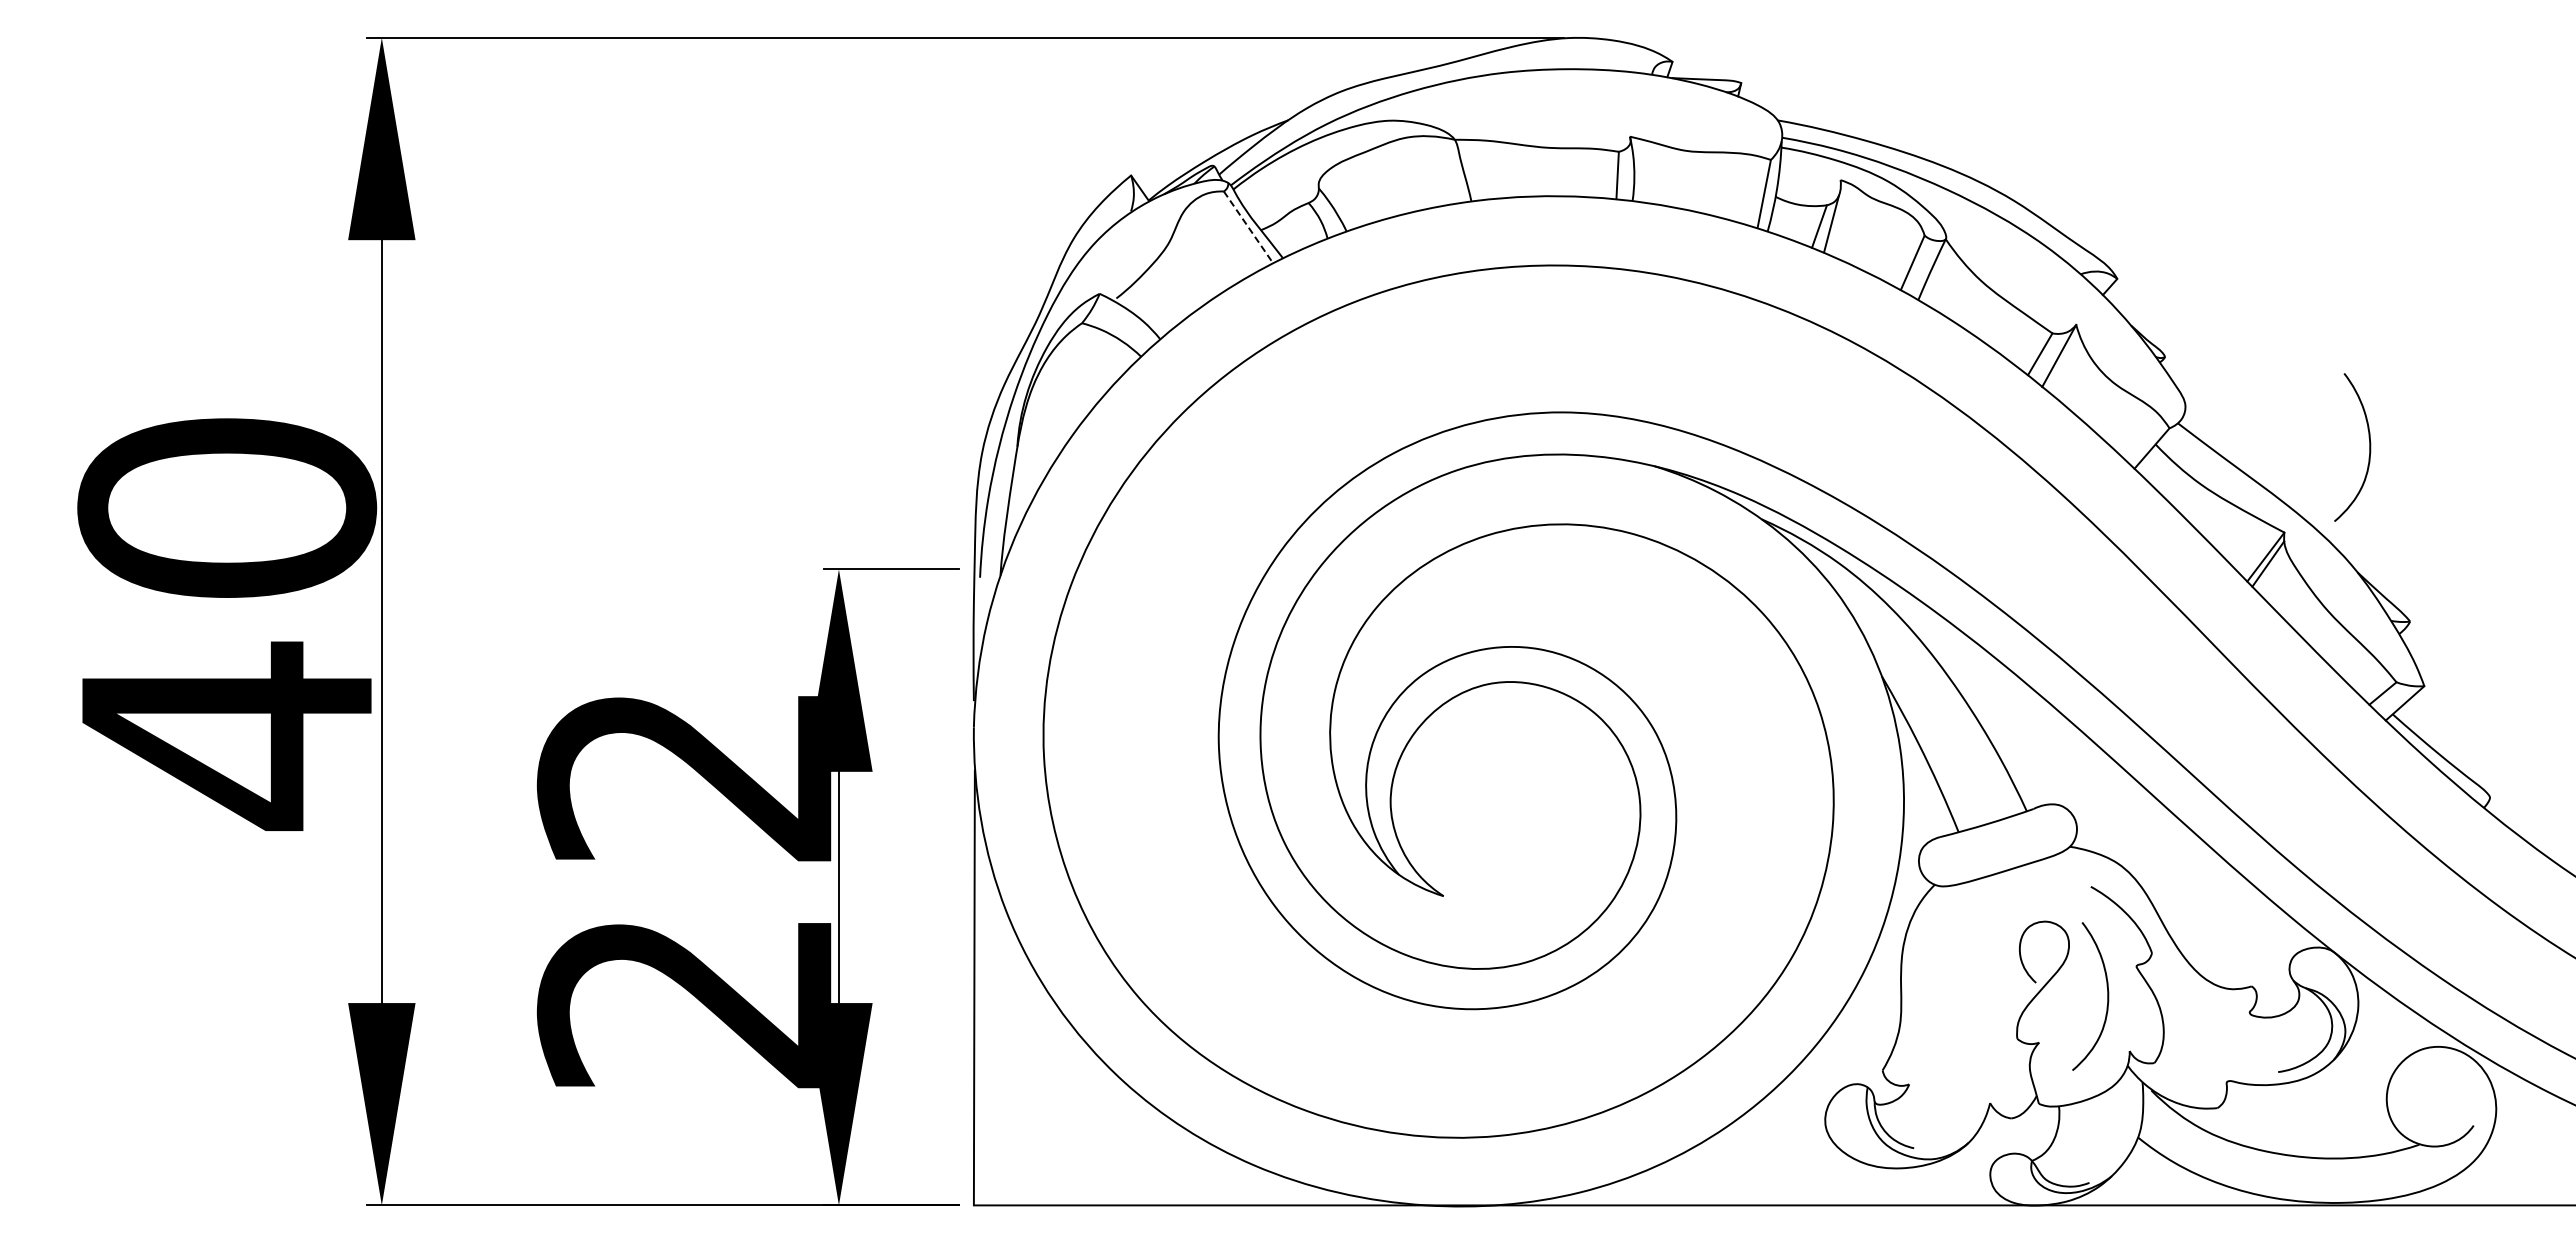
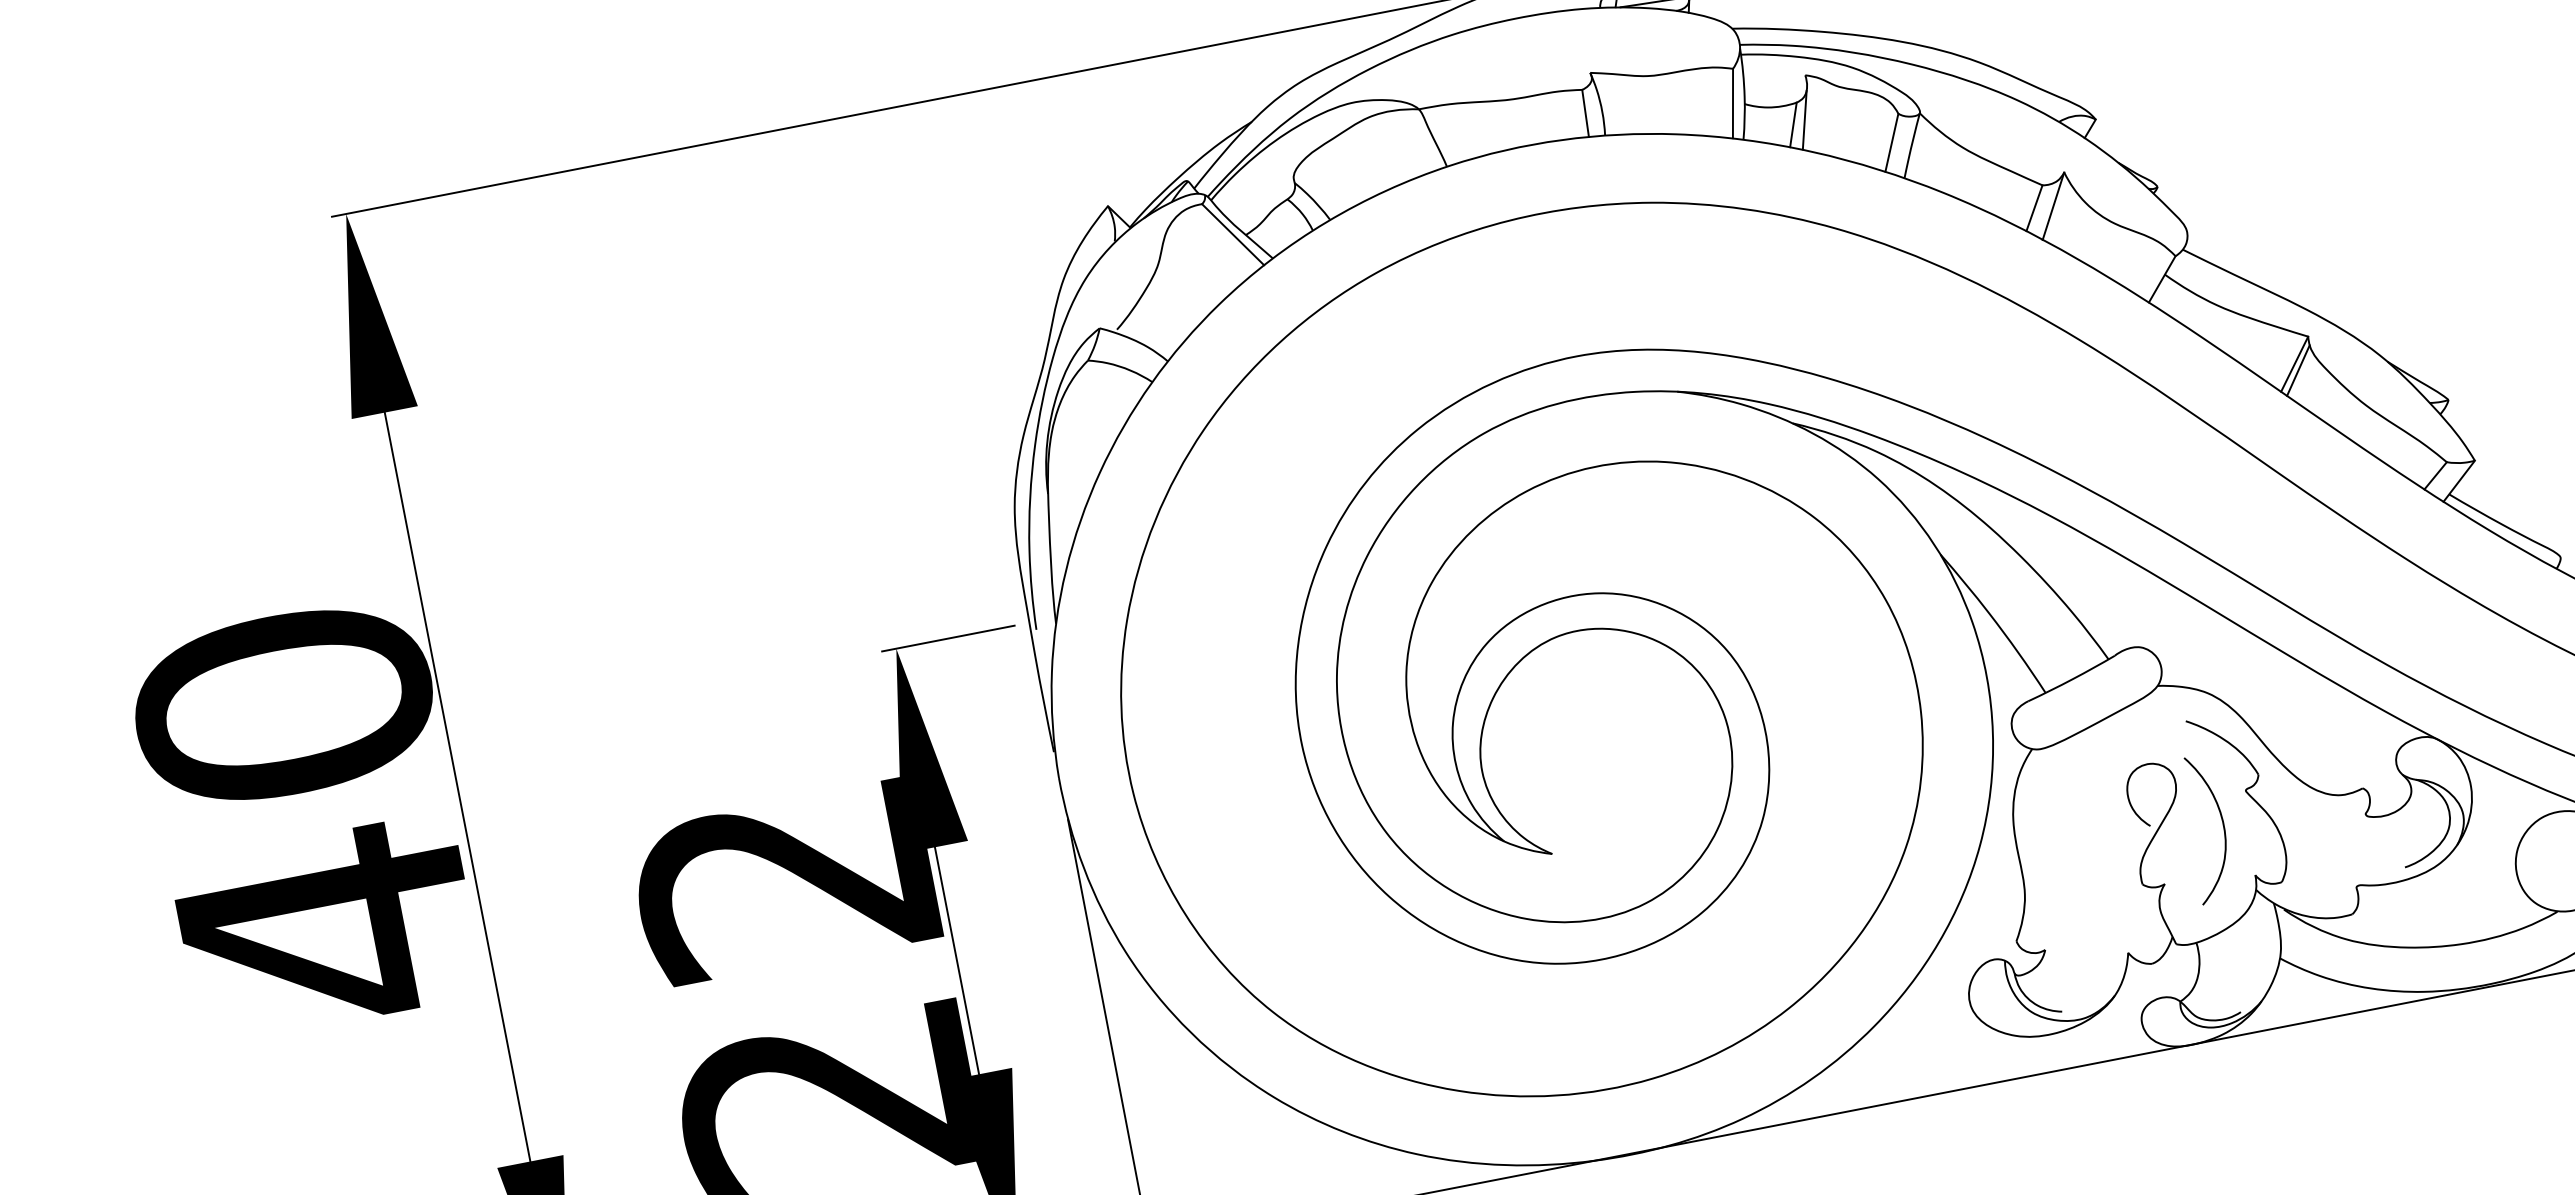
line: (1248, 227) -> (1233, 234), dashed -> solid
curve: (2369, 447) -> (2375, 236), removed

